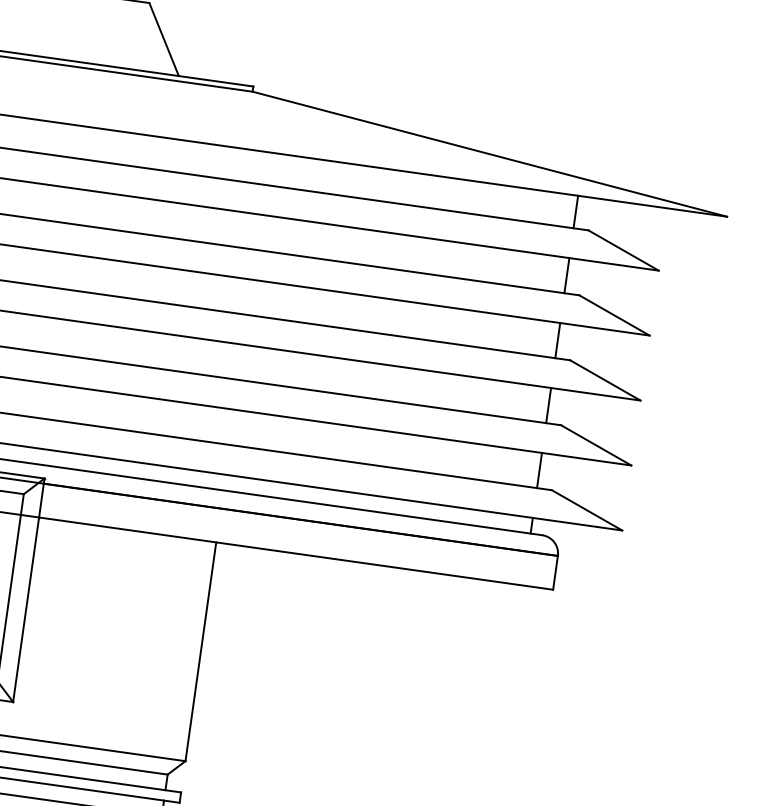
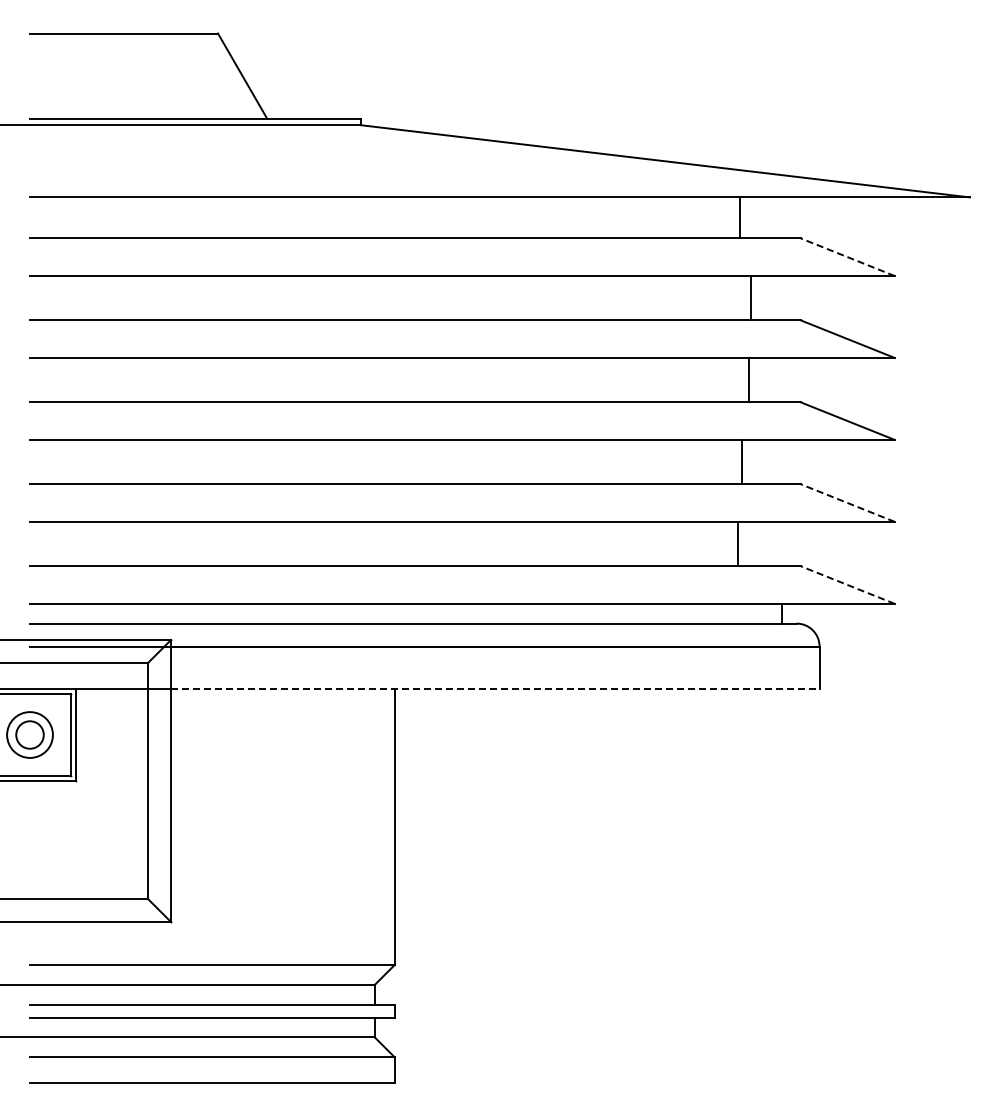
line: (575, 211) -> (739, 217), moved
line: (623, 250) -> (847, 257), solid -> dashed
line: (566, 275) -> (750, 298), moved
line: (557, 340) -> (748, 379), moved
line: (548, 405) -> (741, 461), moved
line: (595, 445) -> (847, 503), solid -> dashed
line: (539, 470) -> (737, 543), moved
line: (586, 510) -> (847, 585), solid -> dashed
line: (296, 553) -> (495, 689), solid -> dashed

